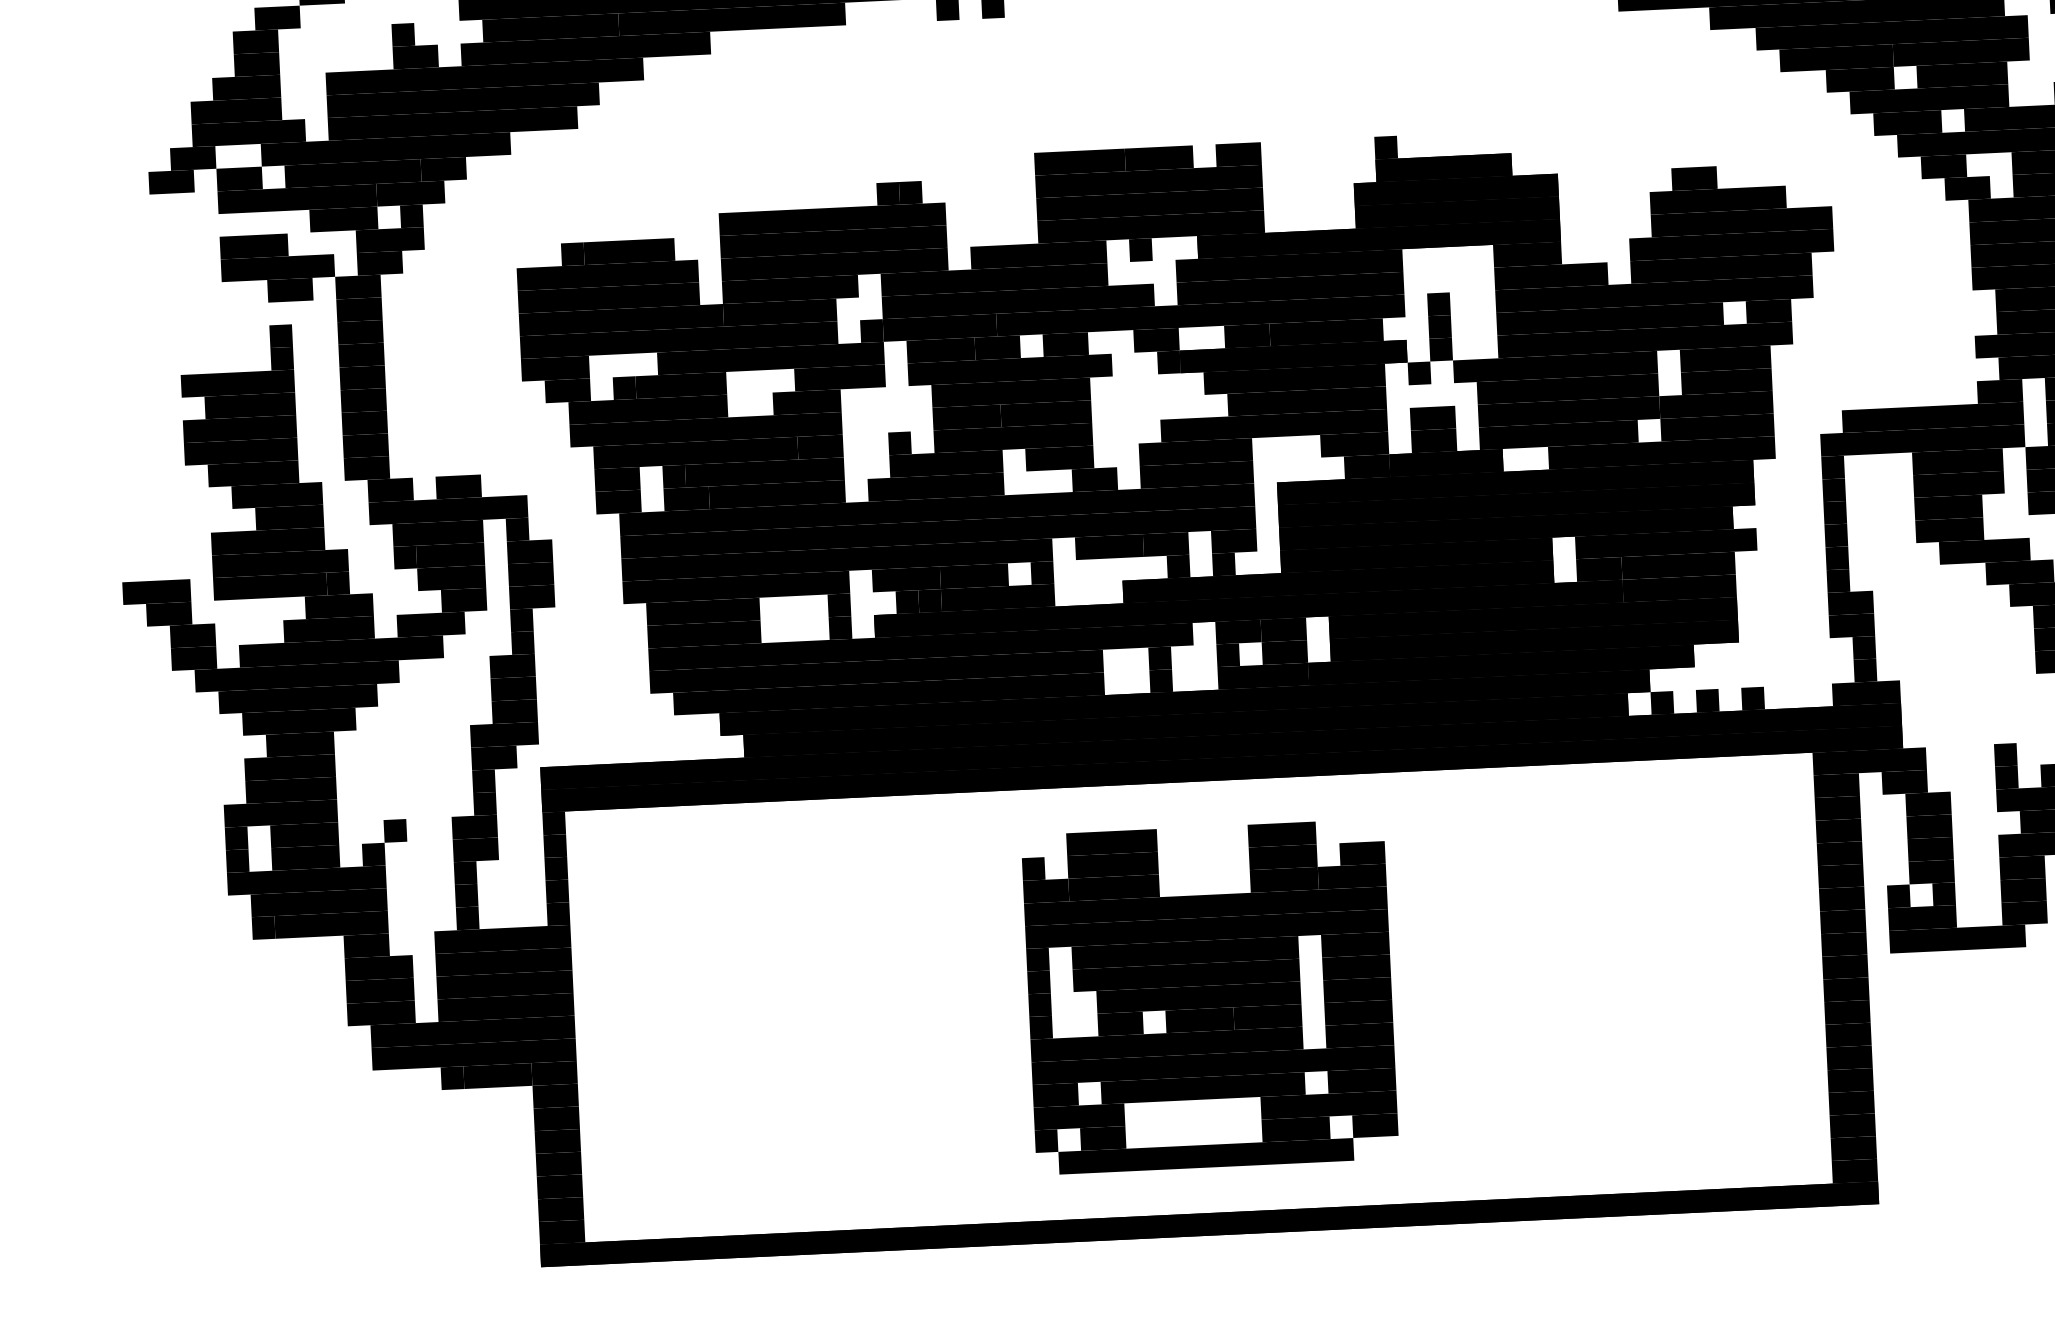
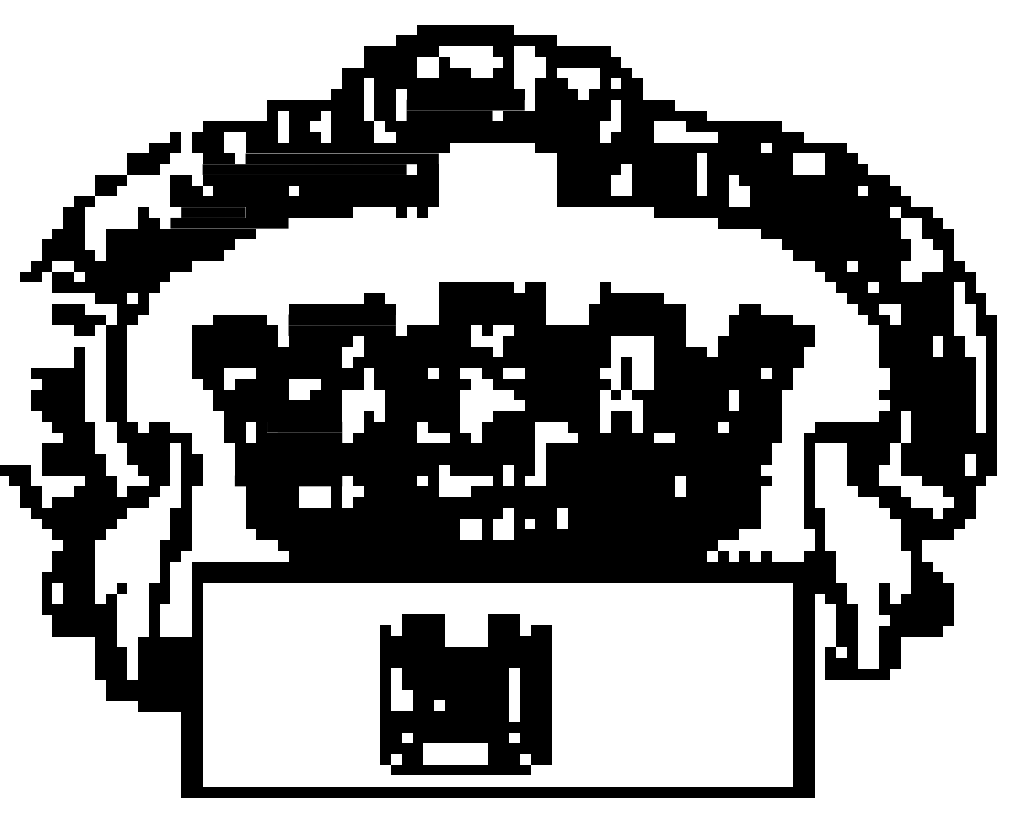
part: (1208, 996) -> (465, 694), moved

